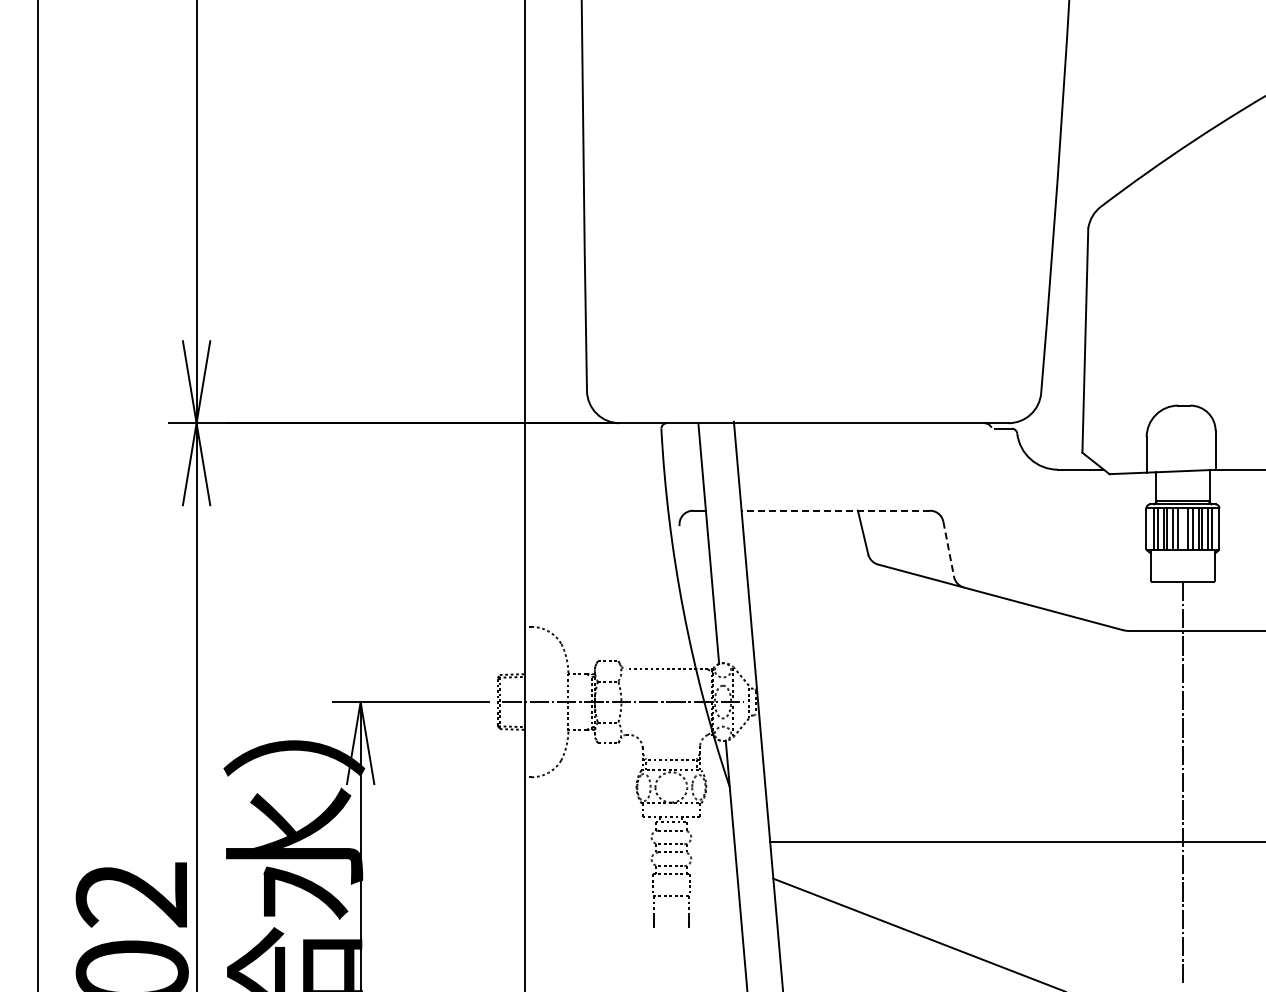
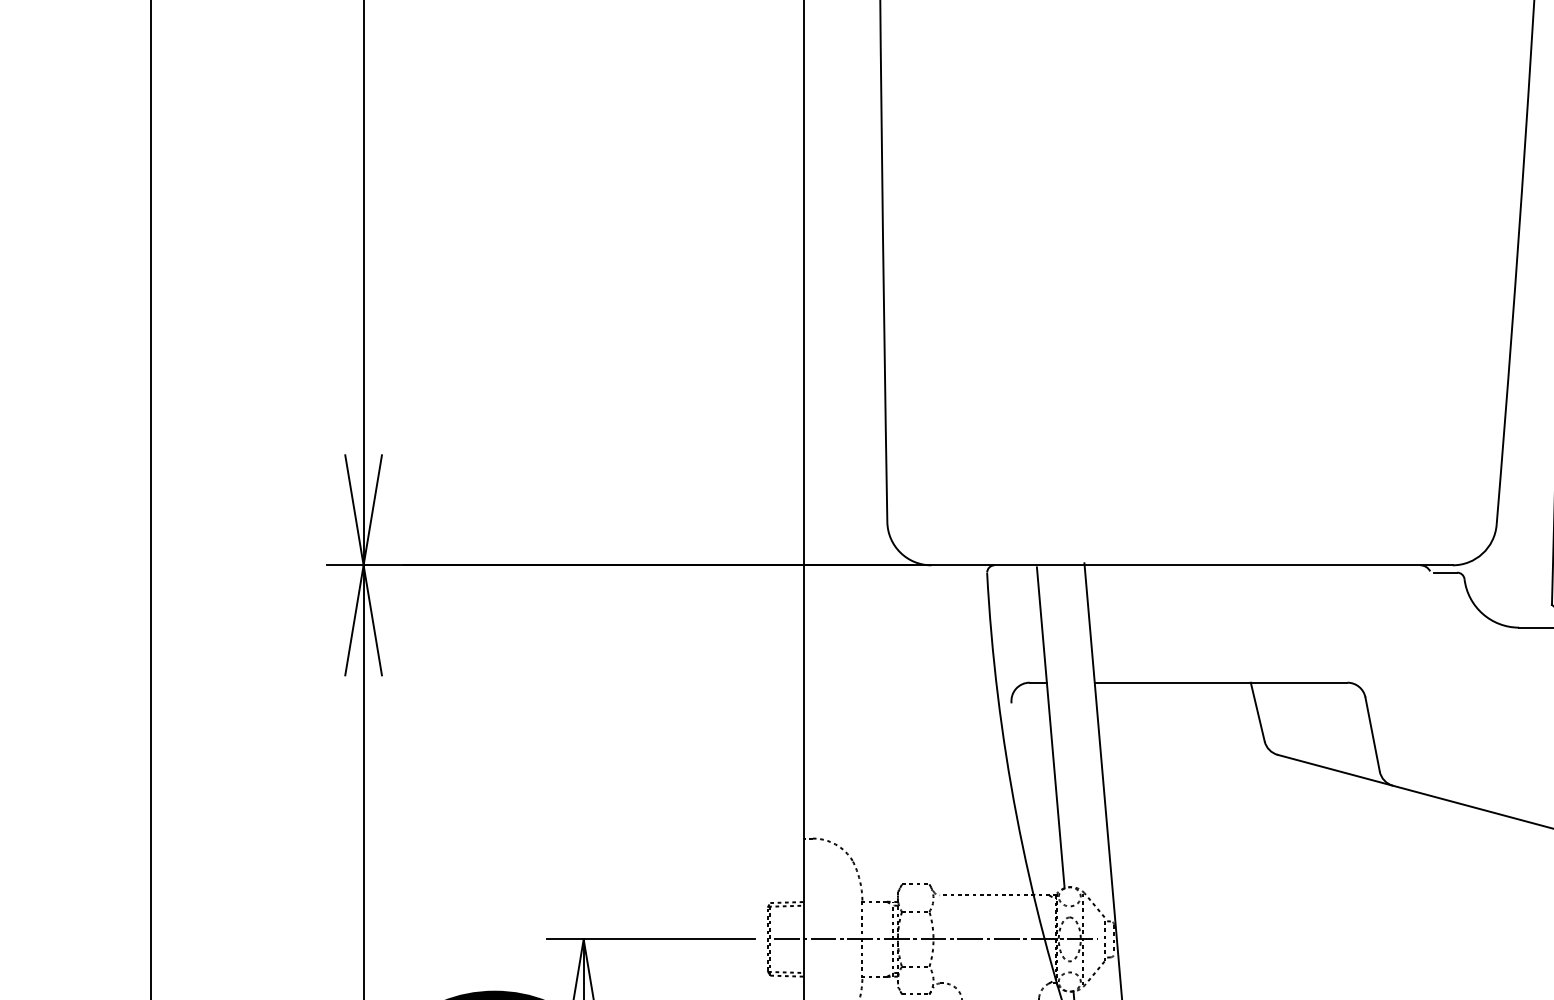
line: (835, 510) -> (1220, 682), dashed -> solid
line: (948, 549) -> (1372, 734), dashed -> solid

